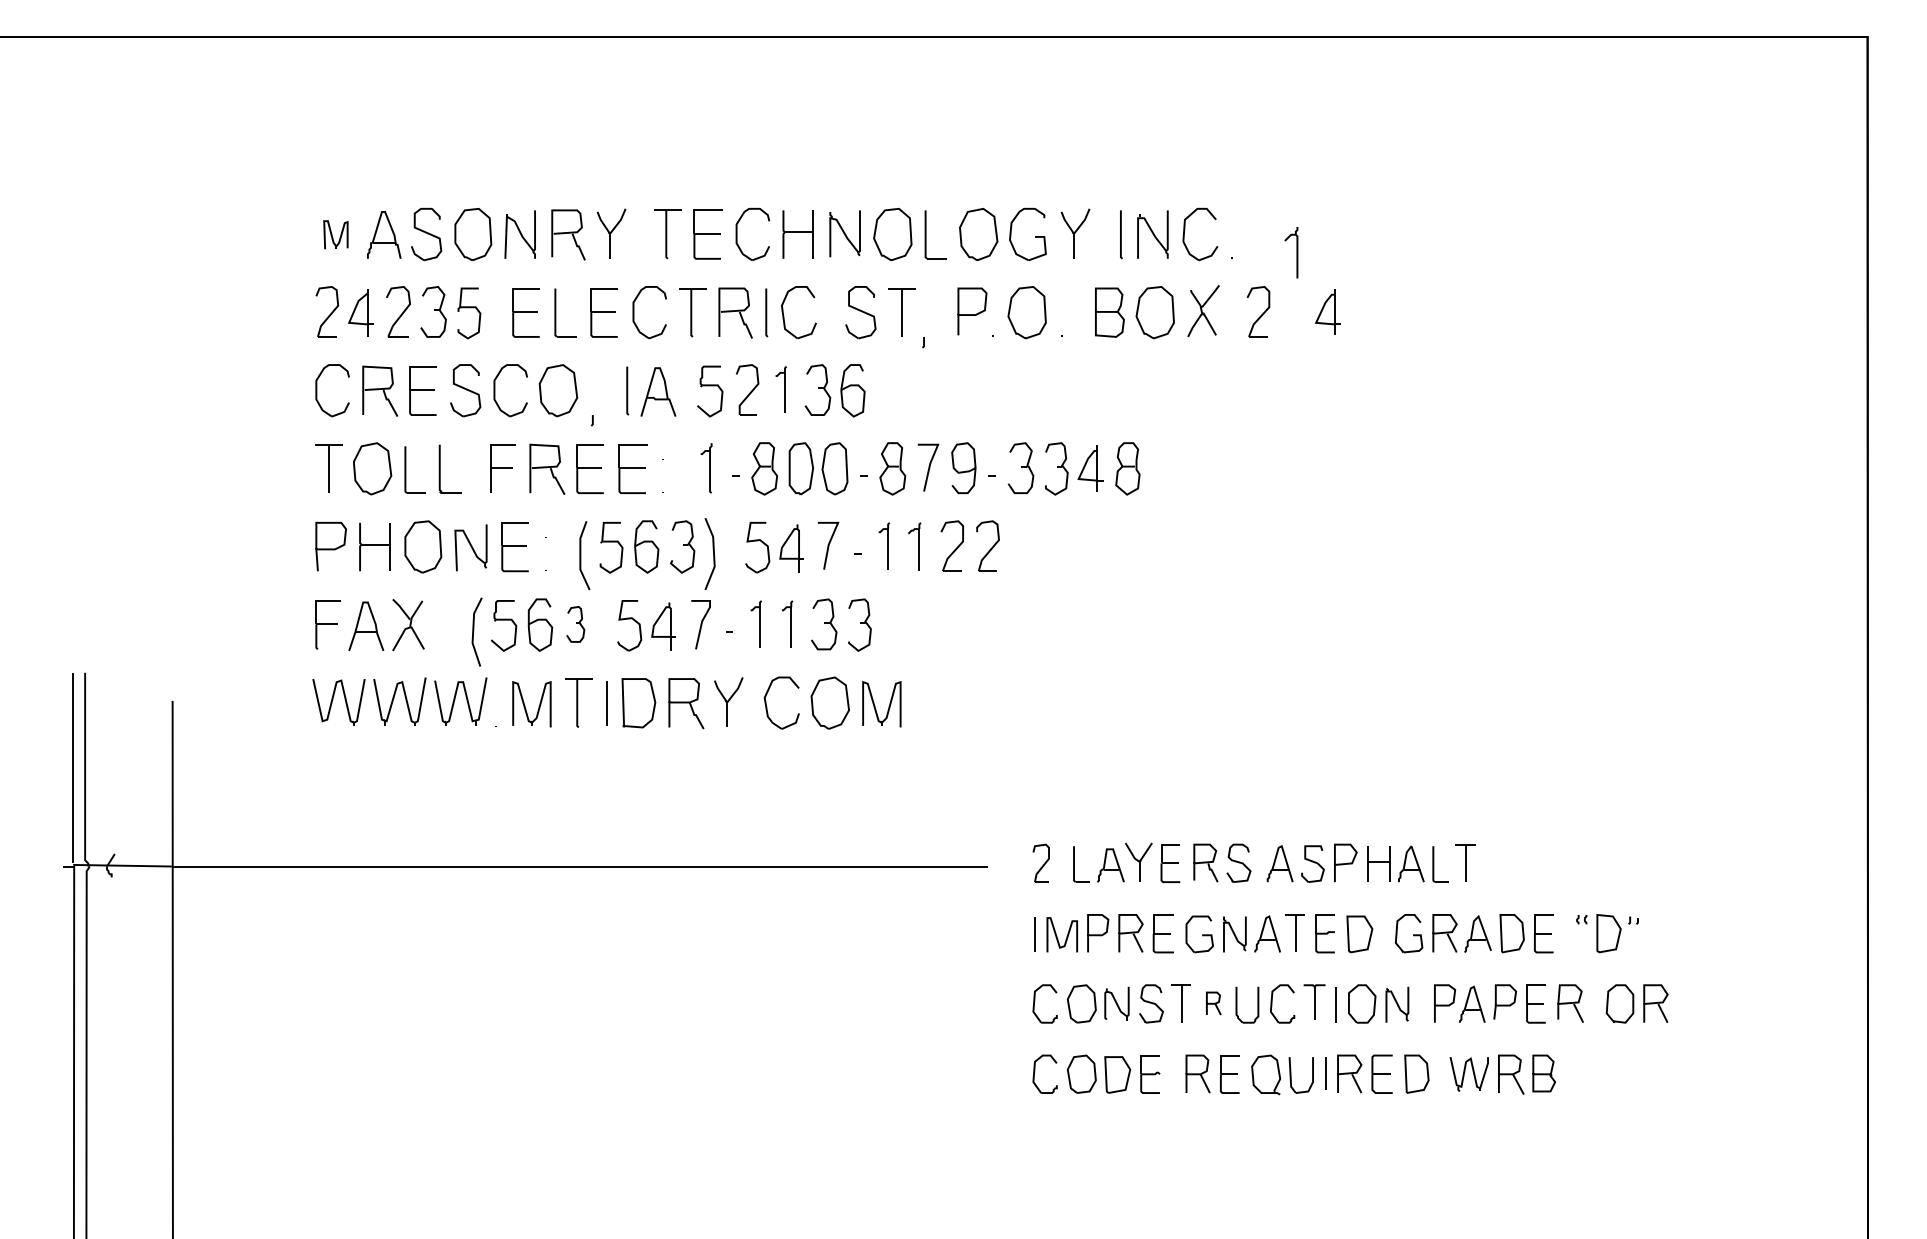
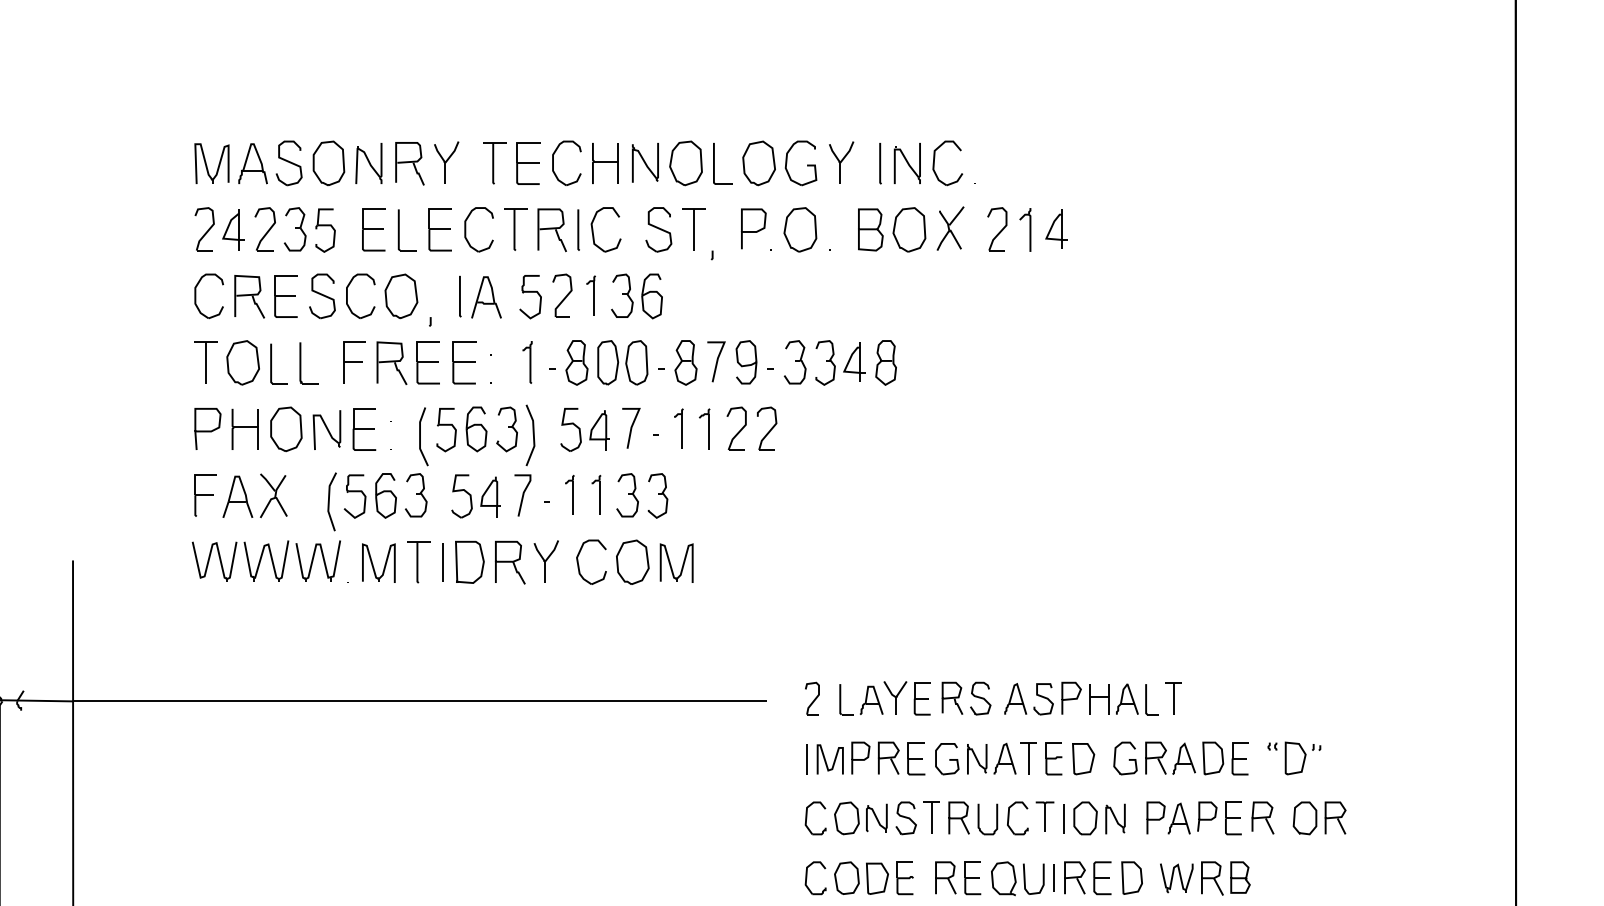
part: (335, 234) -> (211, 163), size x1.67
part: (1291, 252) -> (1025, 229), moved
part: (575, 624) -> (415, 495), size x1.43
part: (1213, 1003) -> (959, 817), size x1.67

